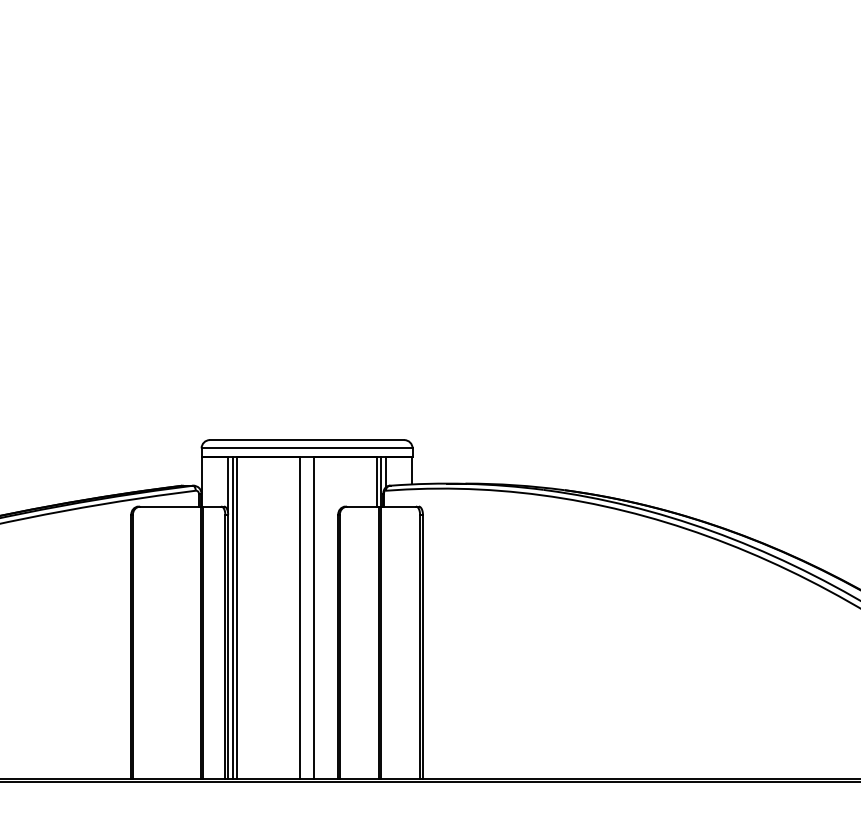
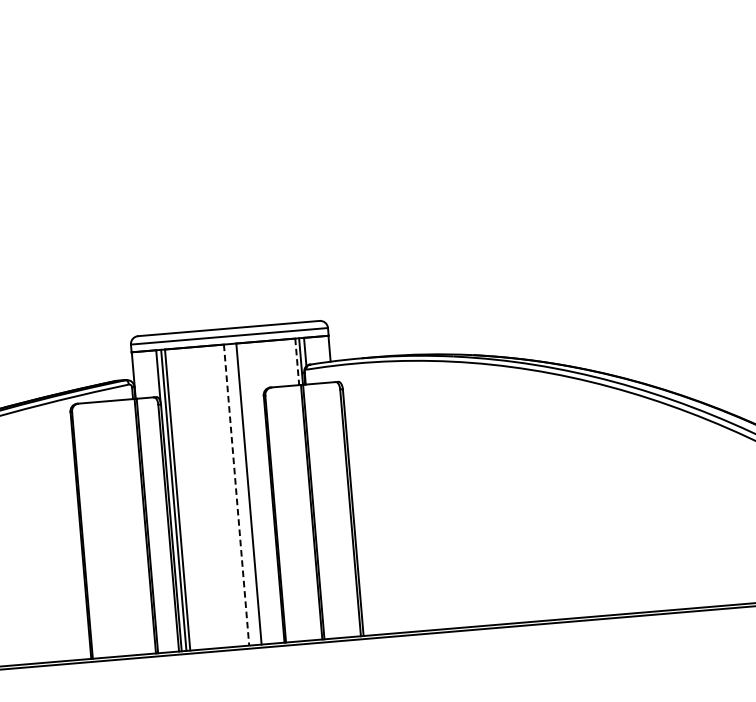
line: (376, 481) -> (296, 361), solid -> dashed
line: (300, 618) -> (236, 495), solid -> dashed

